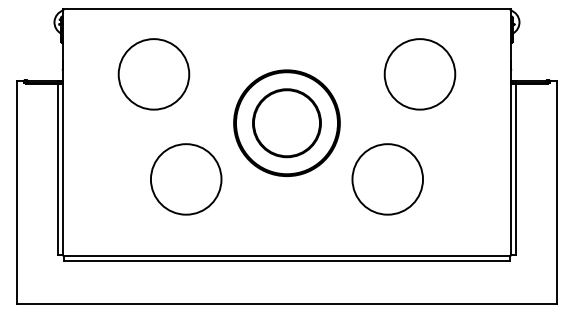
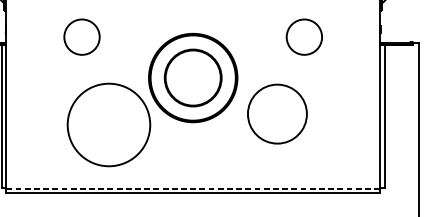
circle: (153, 74) -> (81, 37), size x0.6
circle: (419, 74) -> (304, 37), size x0.6
circle: (185, 179) -> (108, 125), size x1.4
circle: (387, 179) -> (277, 114), moved
line: (286, 255) -> (192, 188), solid -> dashed

